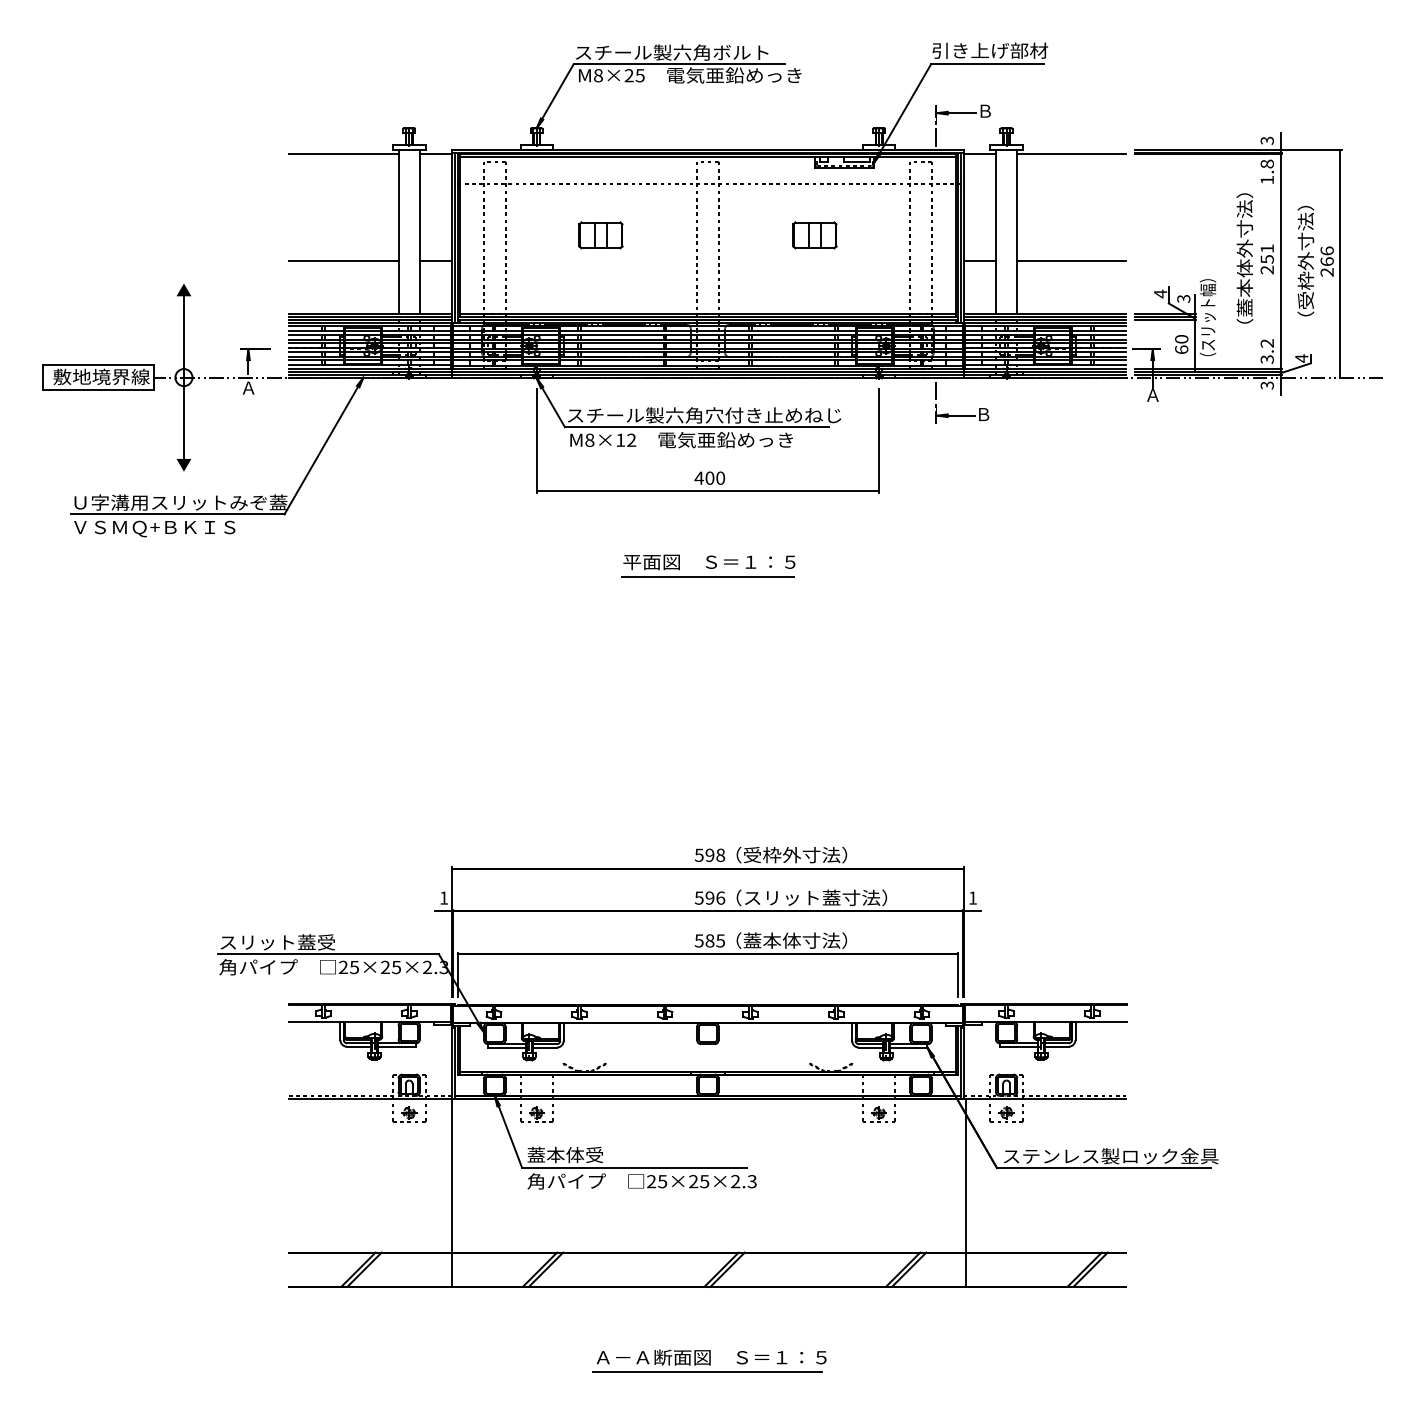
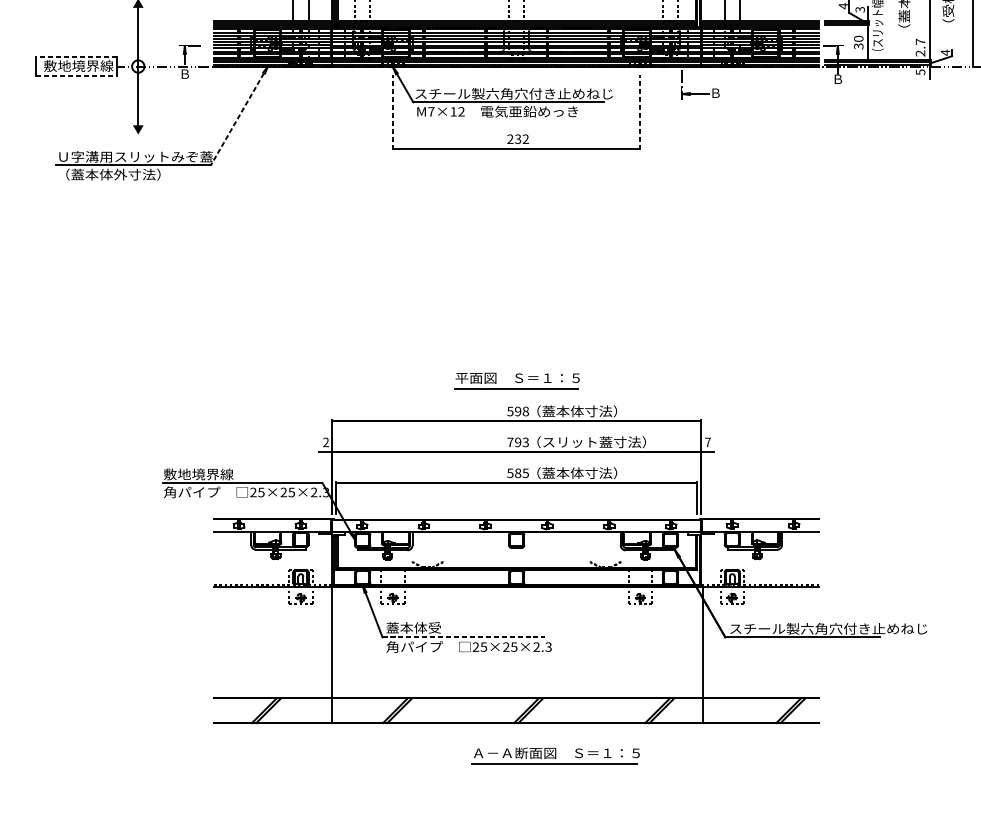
text: (1181, 349) -> (858, 46), 60 -> 30
text: (1266, 351) -> (919, 47), 3.2 -> 2.7
line: (98, 364) -> (76, 57), solid -> dashed
text: (1266, 385) -> (919, 72), 3 -> 5
text: (248, 387) -> (184, 73), Ａ -> Ｂ
line: (98, 390) -> (76, 75), solid -> dashed
text: (1152, 394) -> (837, 78), Ａ -> Ｂ
text: (589, 439) -> (431, 111), M8×12 -> M7×12
line: (536, 440) -> (392, 111), solid -> dashed
line: (879, 440) -> (640, 111), solid -> dashed
line: (323, 446) -> (239, 116), solid -> dashed
text: (709, 477) -> (517, 138), 400 -> 232
text: (154, 528) -> (117, 175), ＶＳＭＱ+ＢＫＩＳ -> （蓋本体外寸法）
part: (708, 565) -> (517, 380), moved
text: (771, 855) -> (562, 411), （受枠外寸法） -> （蓋本体寸法）
text: (444, 897) -> (326, 441), 1 -> 2
text: (709, 897) -> (517, 441), 596 -> 793
text: (973, 897) -> (708, 441), 1 -> 7
text: (276, 942) -> (205, 474), スリット蓋受 -> 敷地境界線
text: (1149, 1156) -> (835, 629), ステンレス製ロック金具 -> スチール製六角穴付き止めねじ
line: (635, 1168) -> (464, 637), solid -> dashed
part: (709, 1360) -> (555, 755), moved

